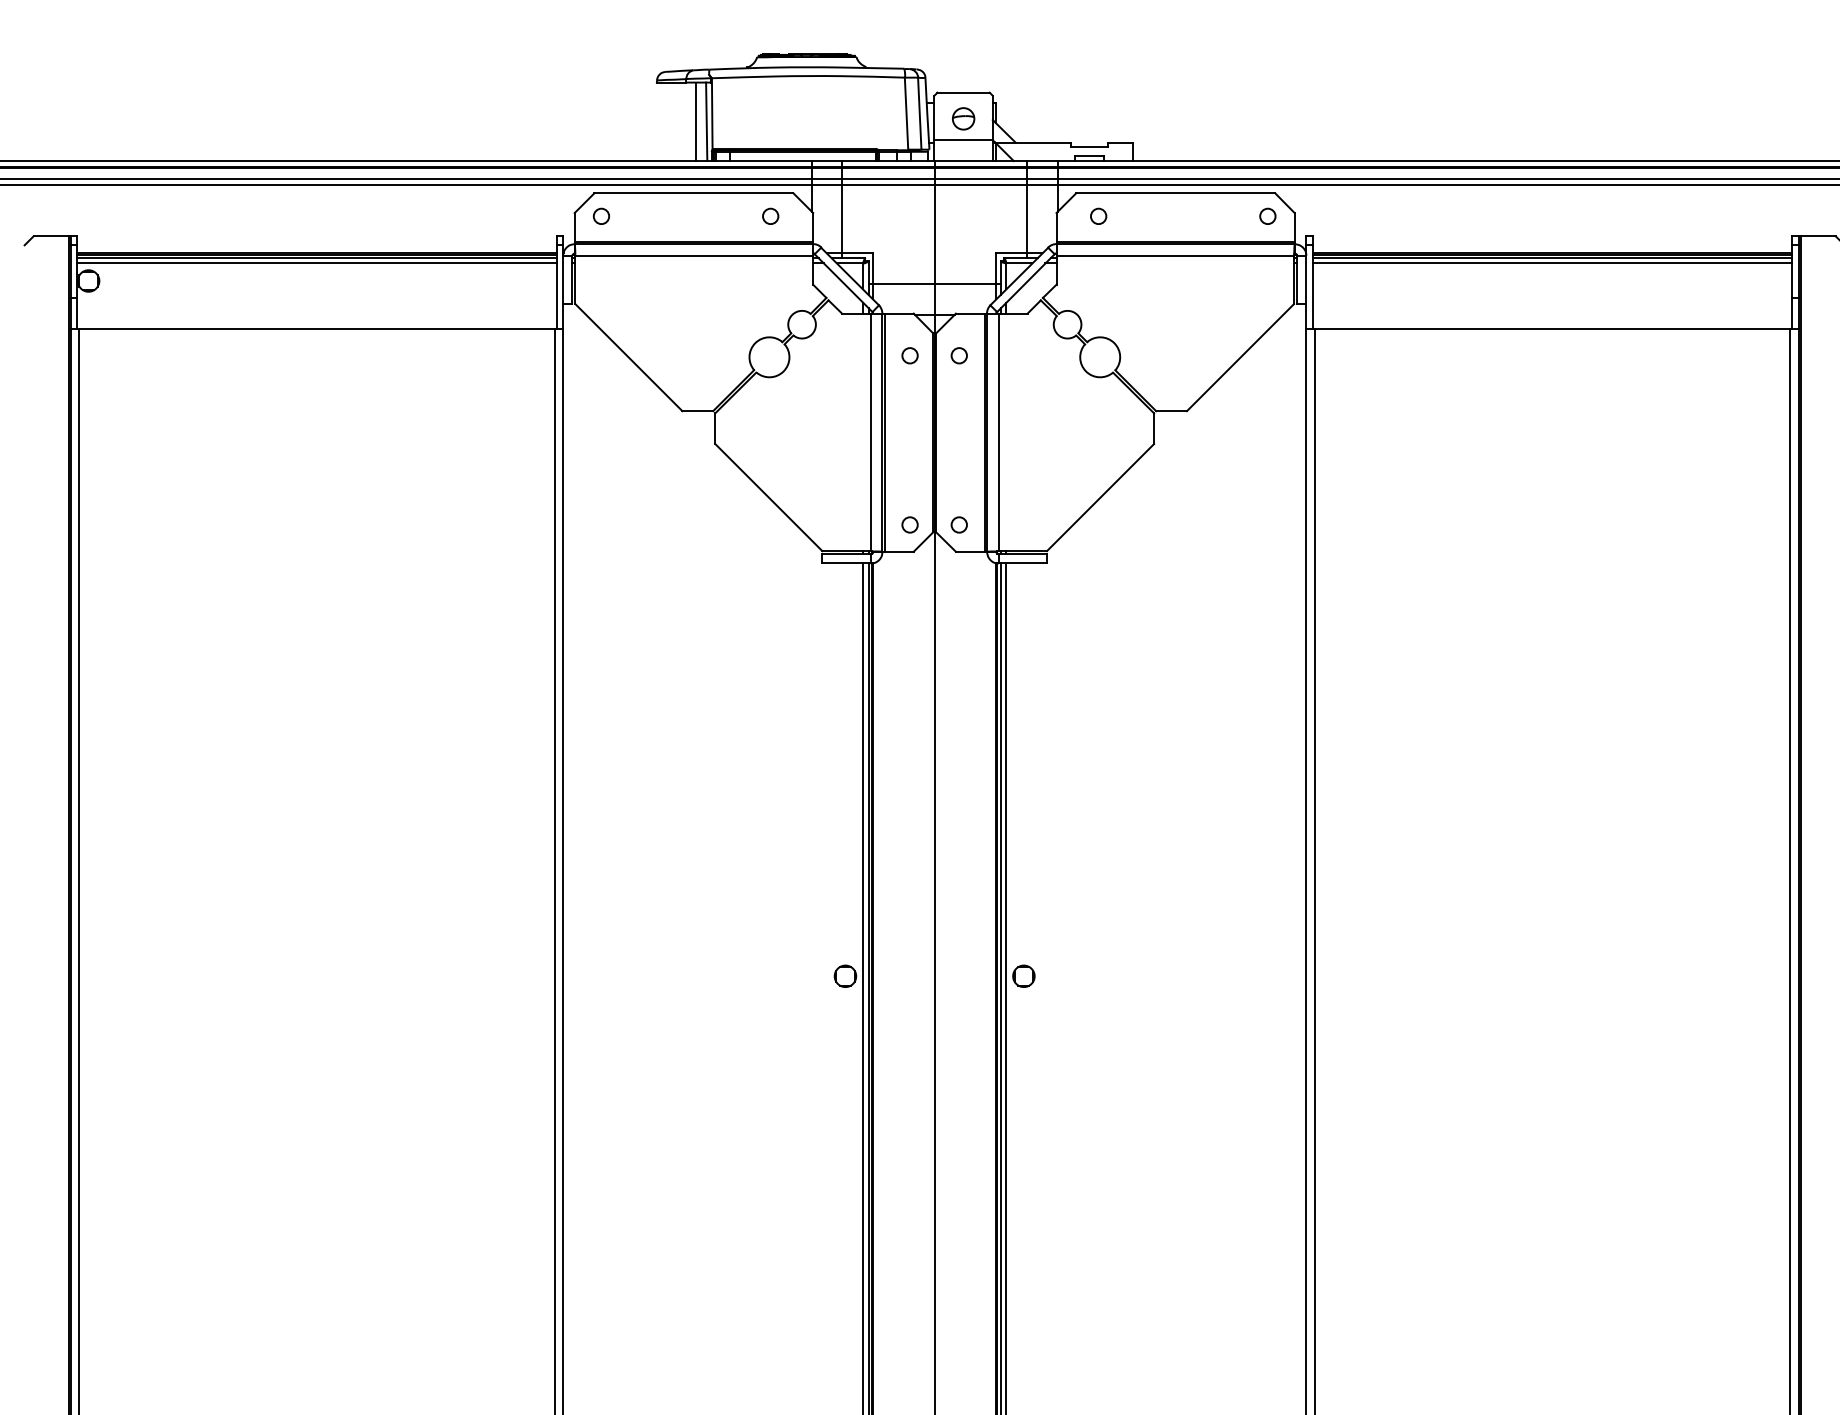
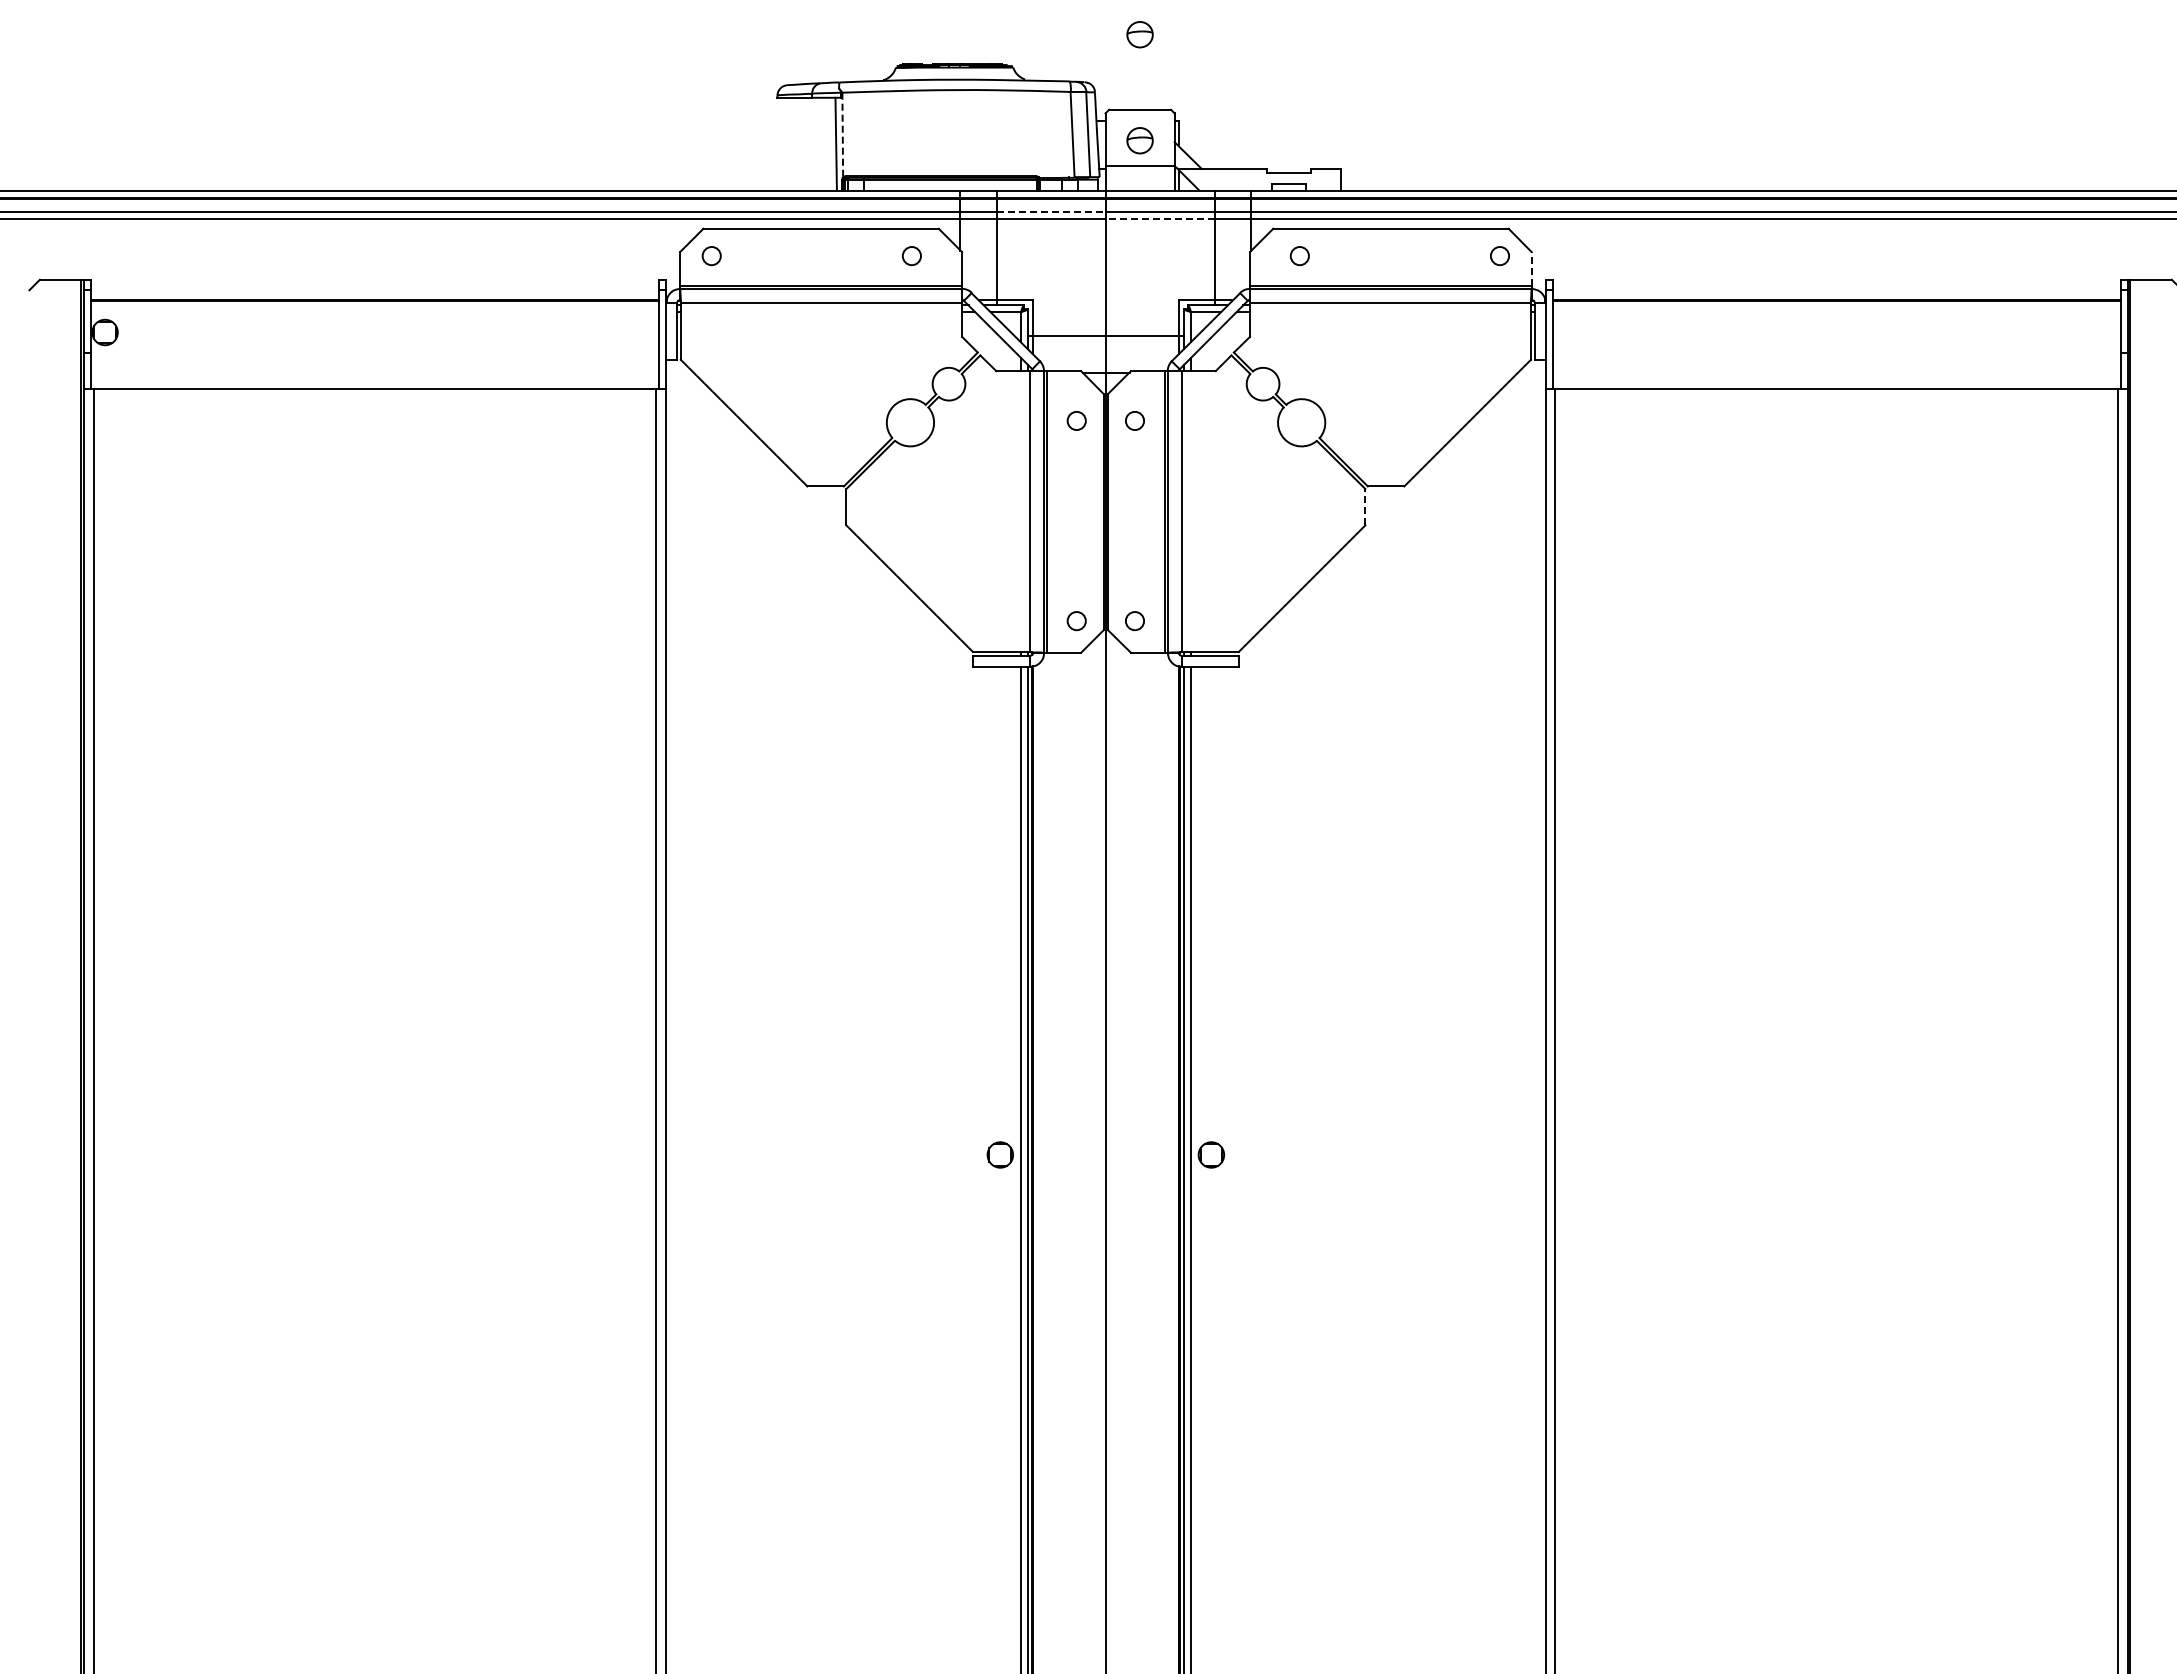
part: (963, 29) -> (1139, 34), added
line: (712, 114) -> (842, 135), solid -> dashed
line: (695, 121) -> (823, 143), removed
line: (888, 178) -> (1051, 211), solid -> dashed
line: (980, 184) -> (1160, 218), solid -> dashed
line: (1294, 227) -> (1531, 269), solid -> dashed
line: (316, 258) -> (374, 305), removed
line: (1552, 258) -> (1836, 305), removed
line: (316, 263) -> (374, 311), removed
line: (1552, 263) -> (1836, 311), removed
line: (1154, 428) -> (1365, 506), solid -> dashed

